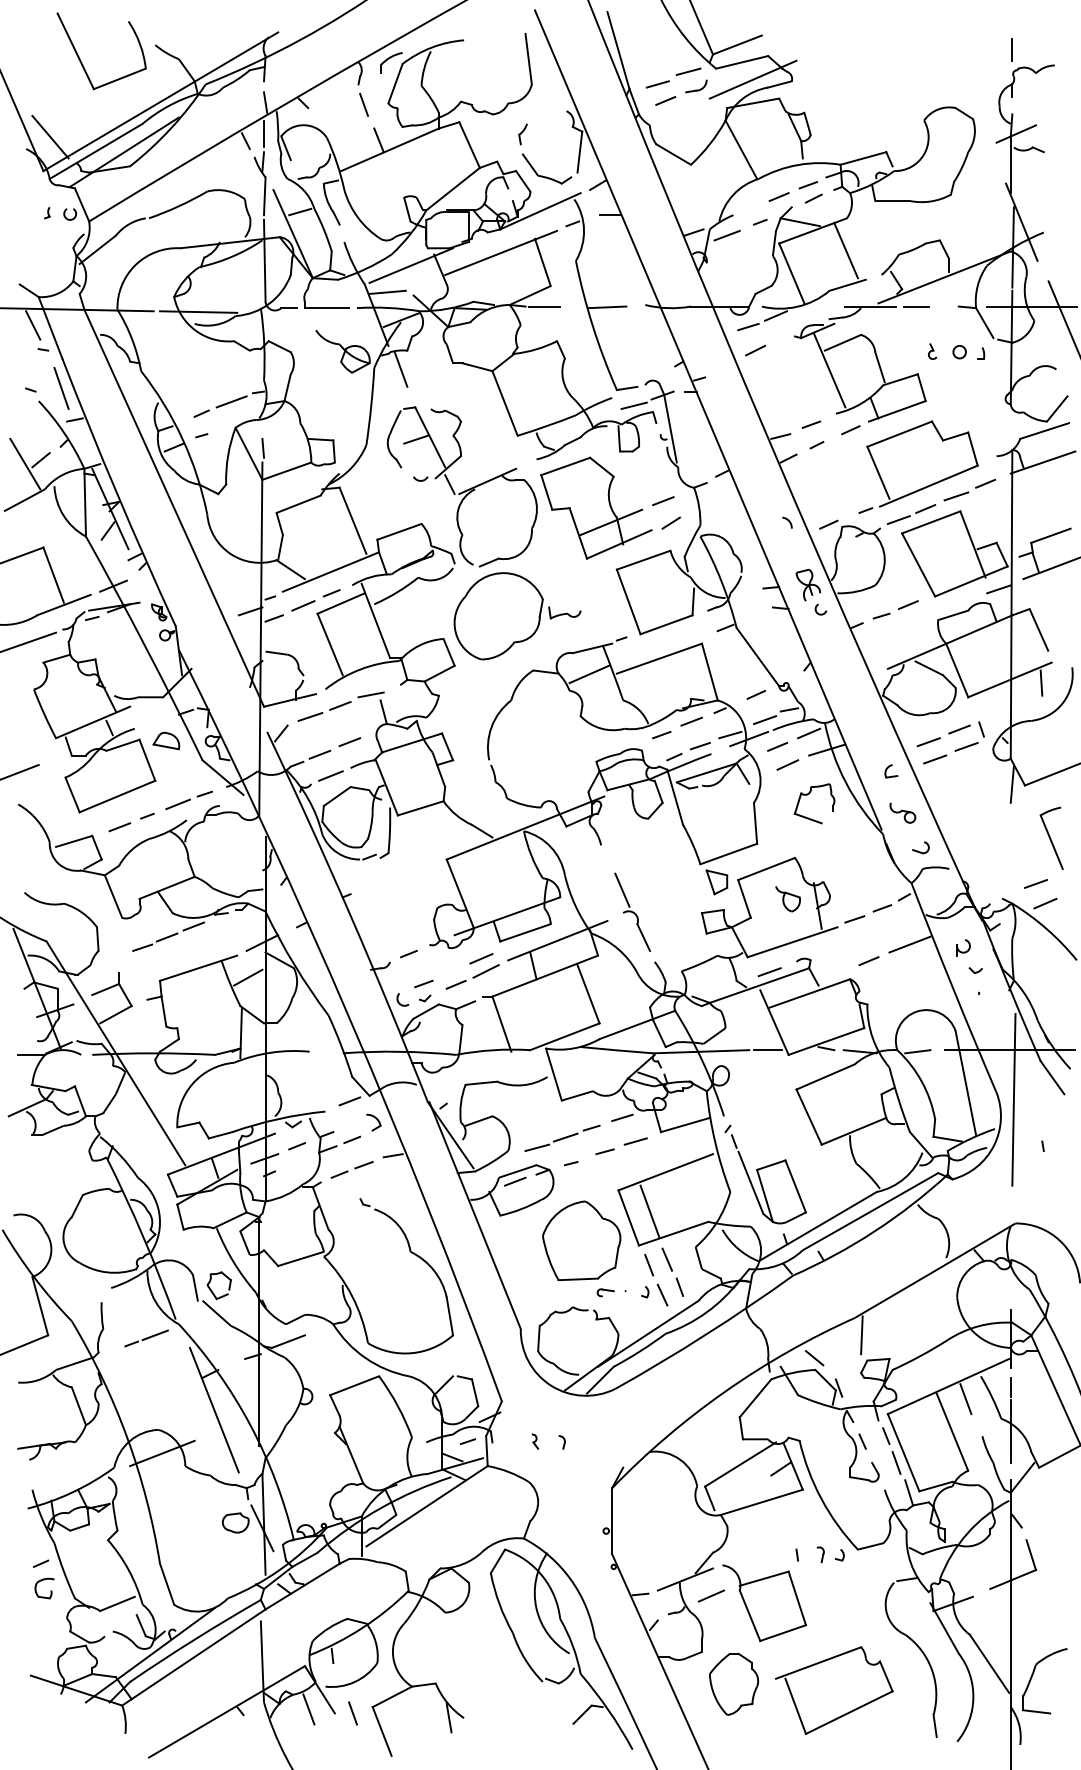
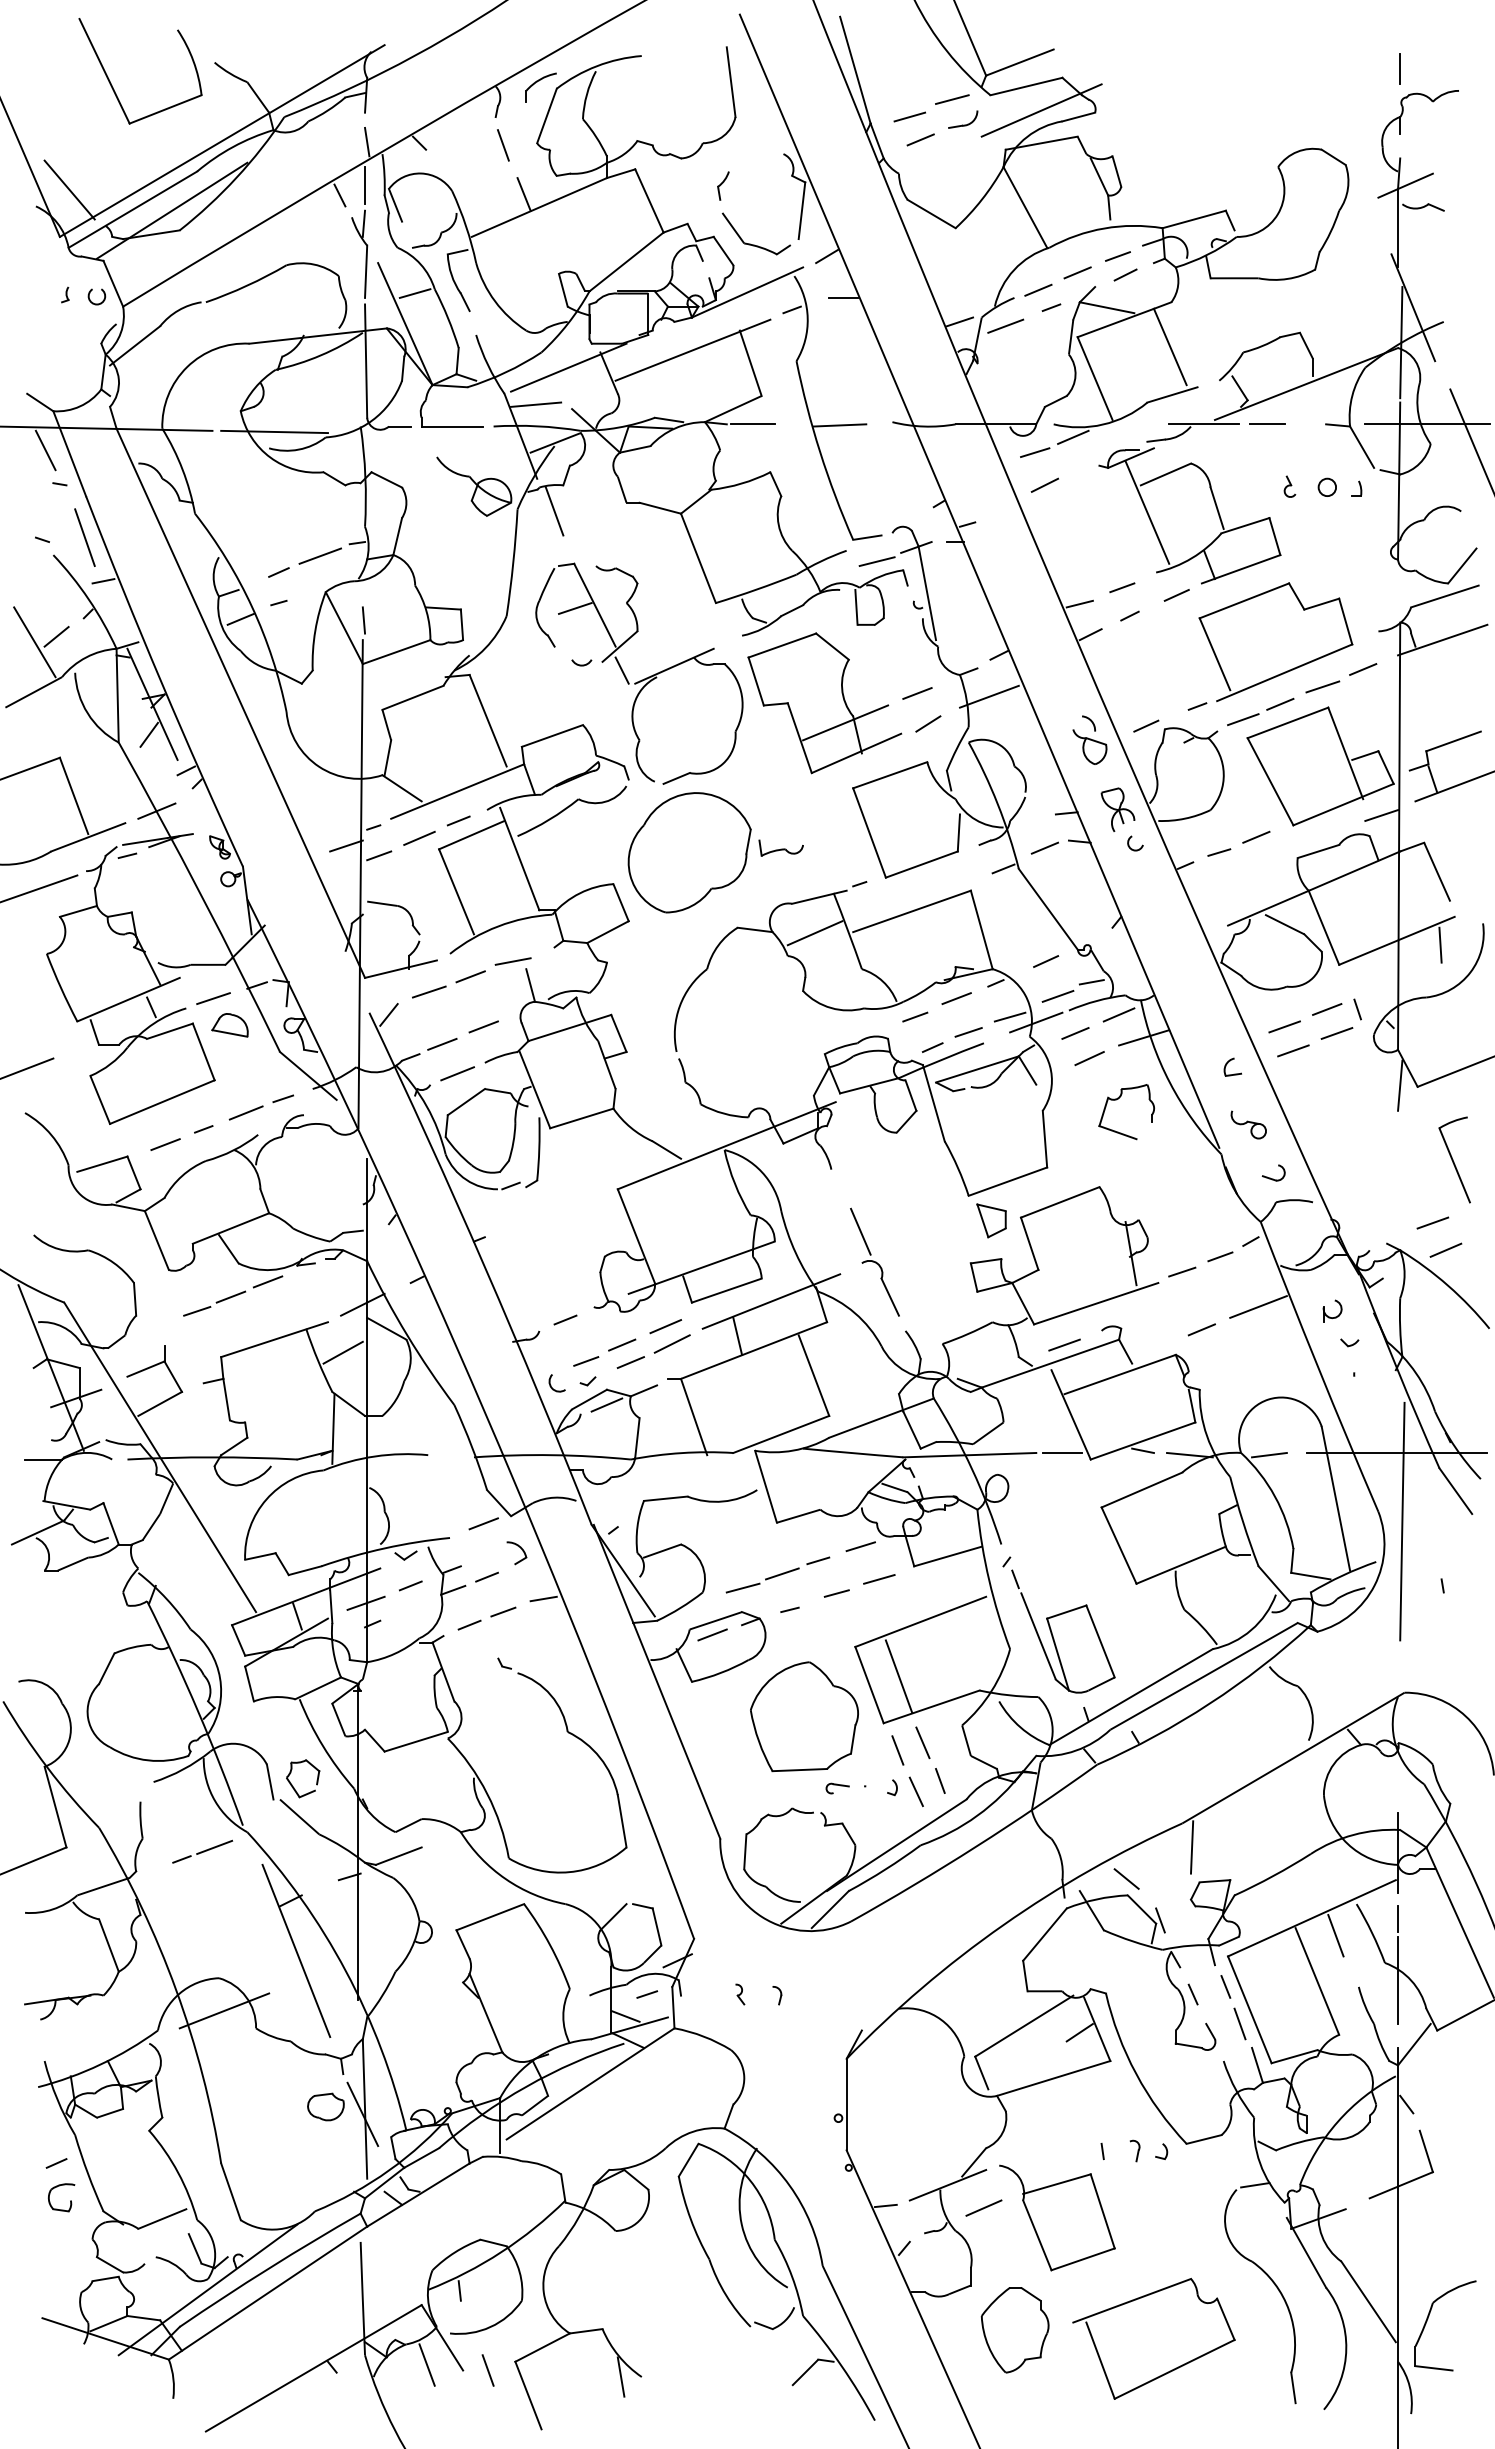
line: (750, 209) -> (1038, 289), added
line: (714, 503) -> (988, 696), added
line: (755, 612) -> (1044, 847), added
line: (154, 721) -> (213, 998), added
part: (787, 898) -> (1089, 746), moved
line: (450, 971) -> (622, 1344), added
line: (438, 1015) -> (606, 1404), added

